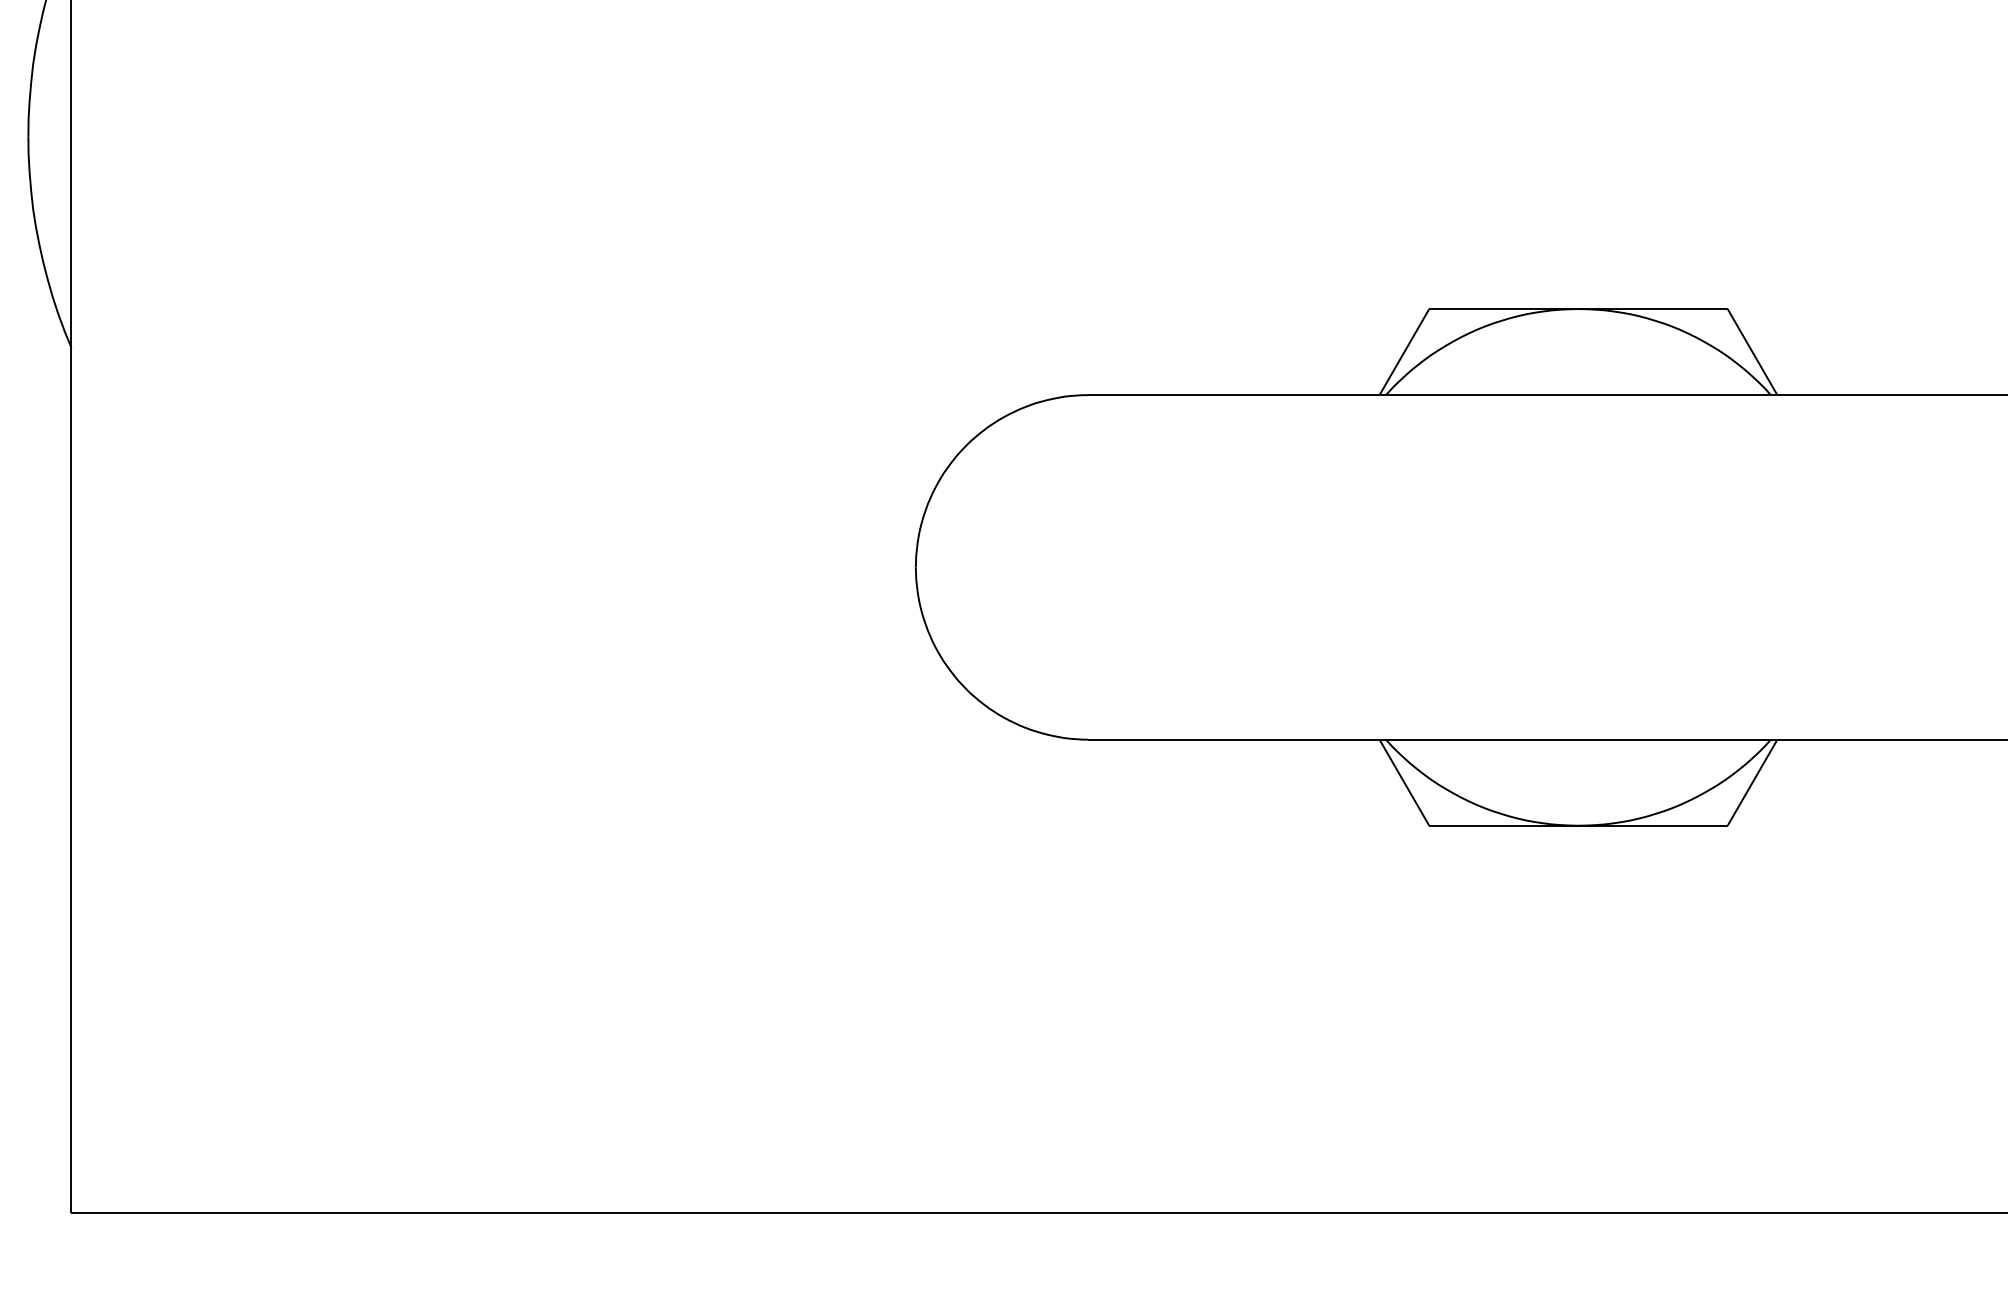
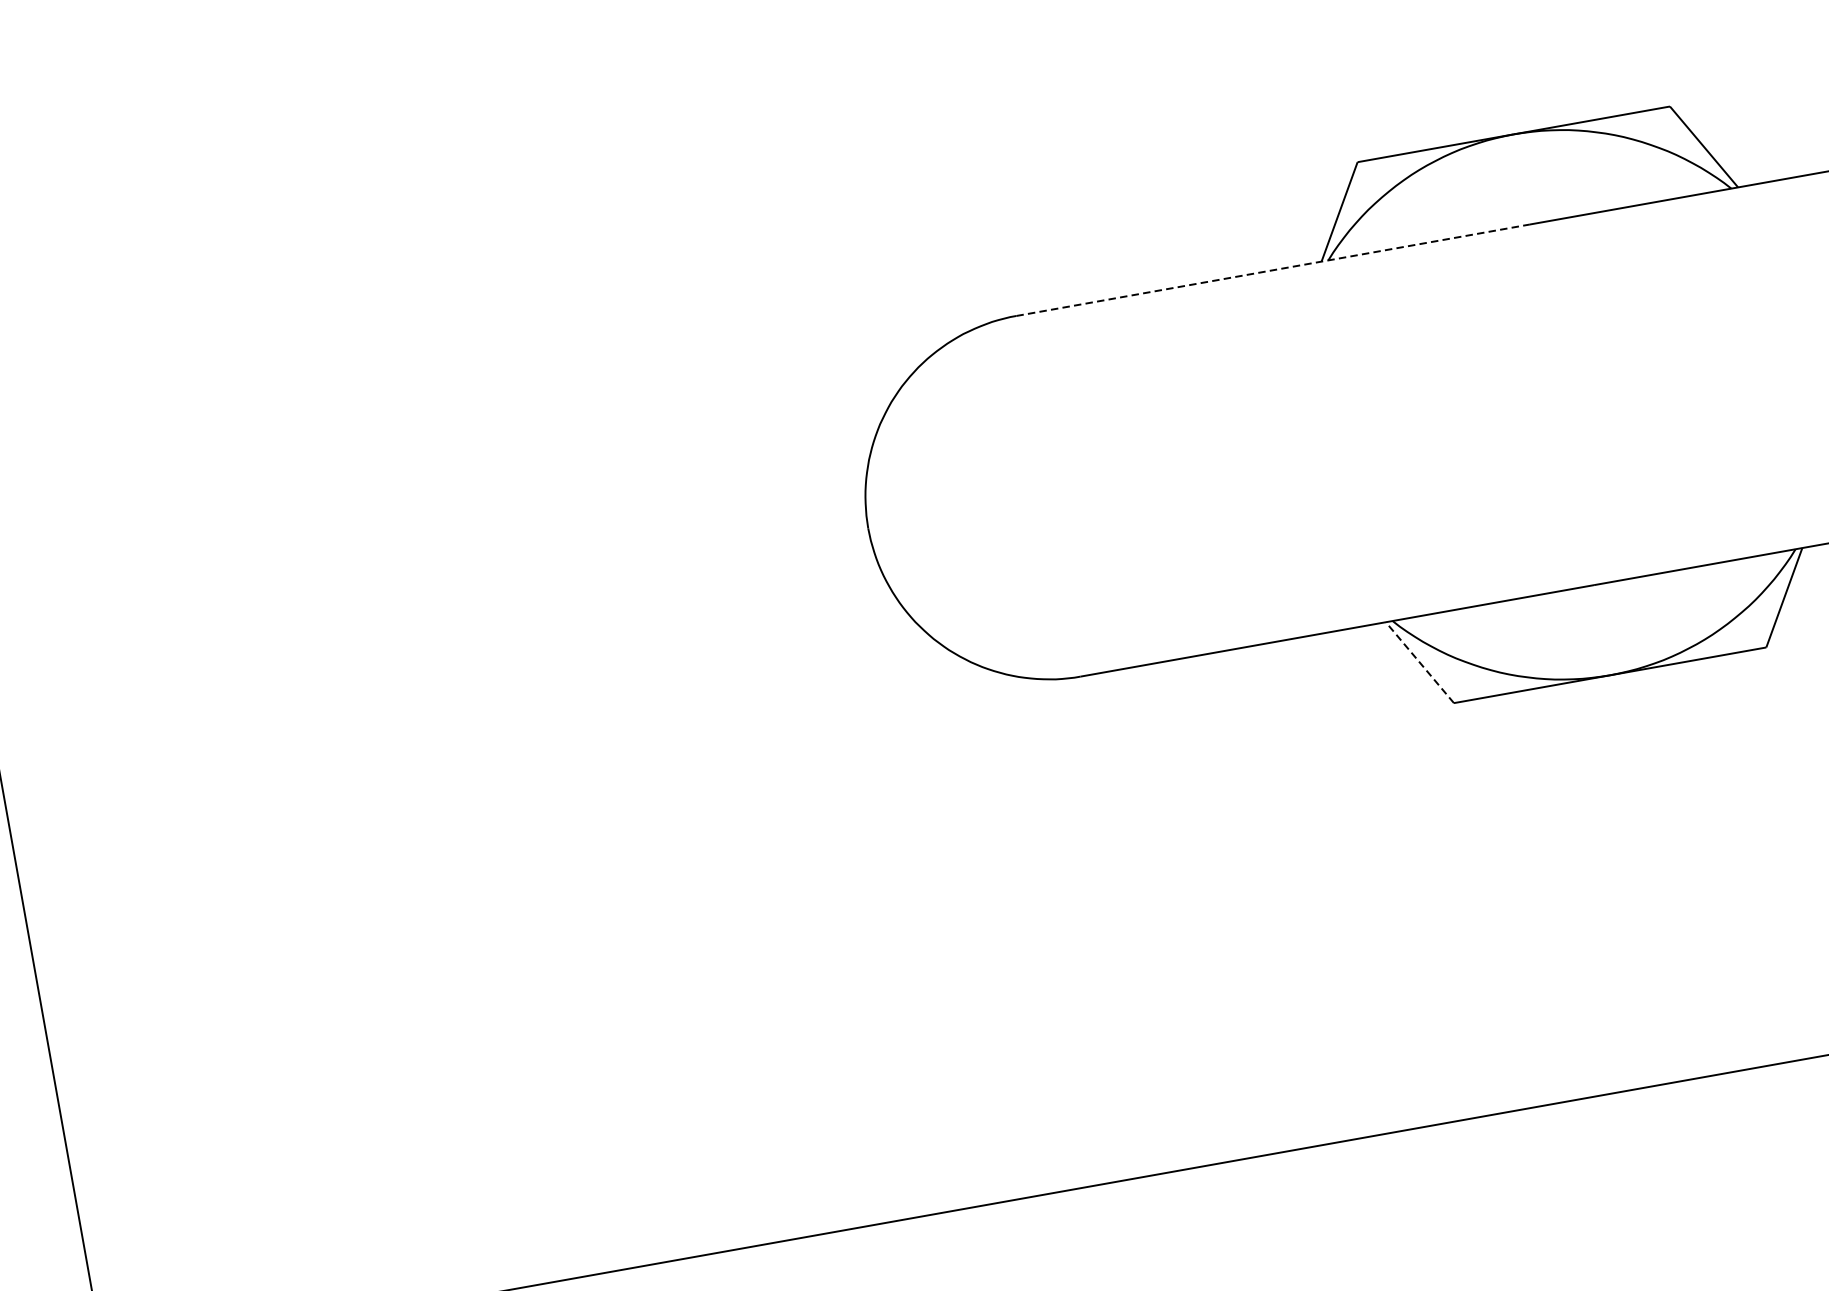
line: (1333, 395) -> (1273, 270), solid -> dashed
line: (1404, 782) -> (1419, 662), solid -> dashed

